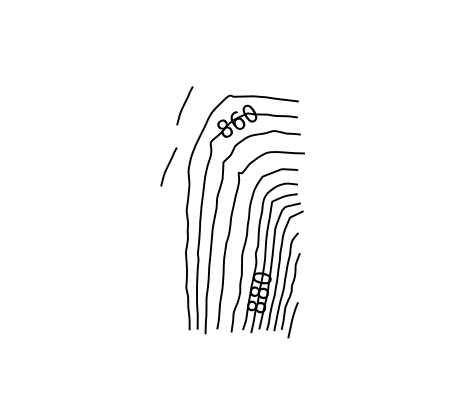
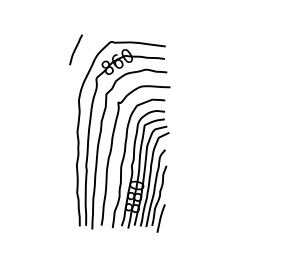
curve: (168, 166) -> (63, 97), removed

